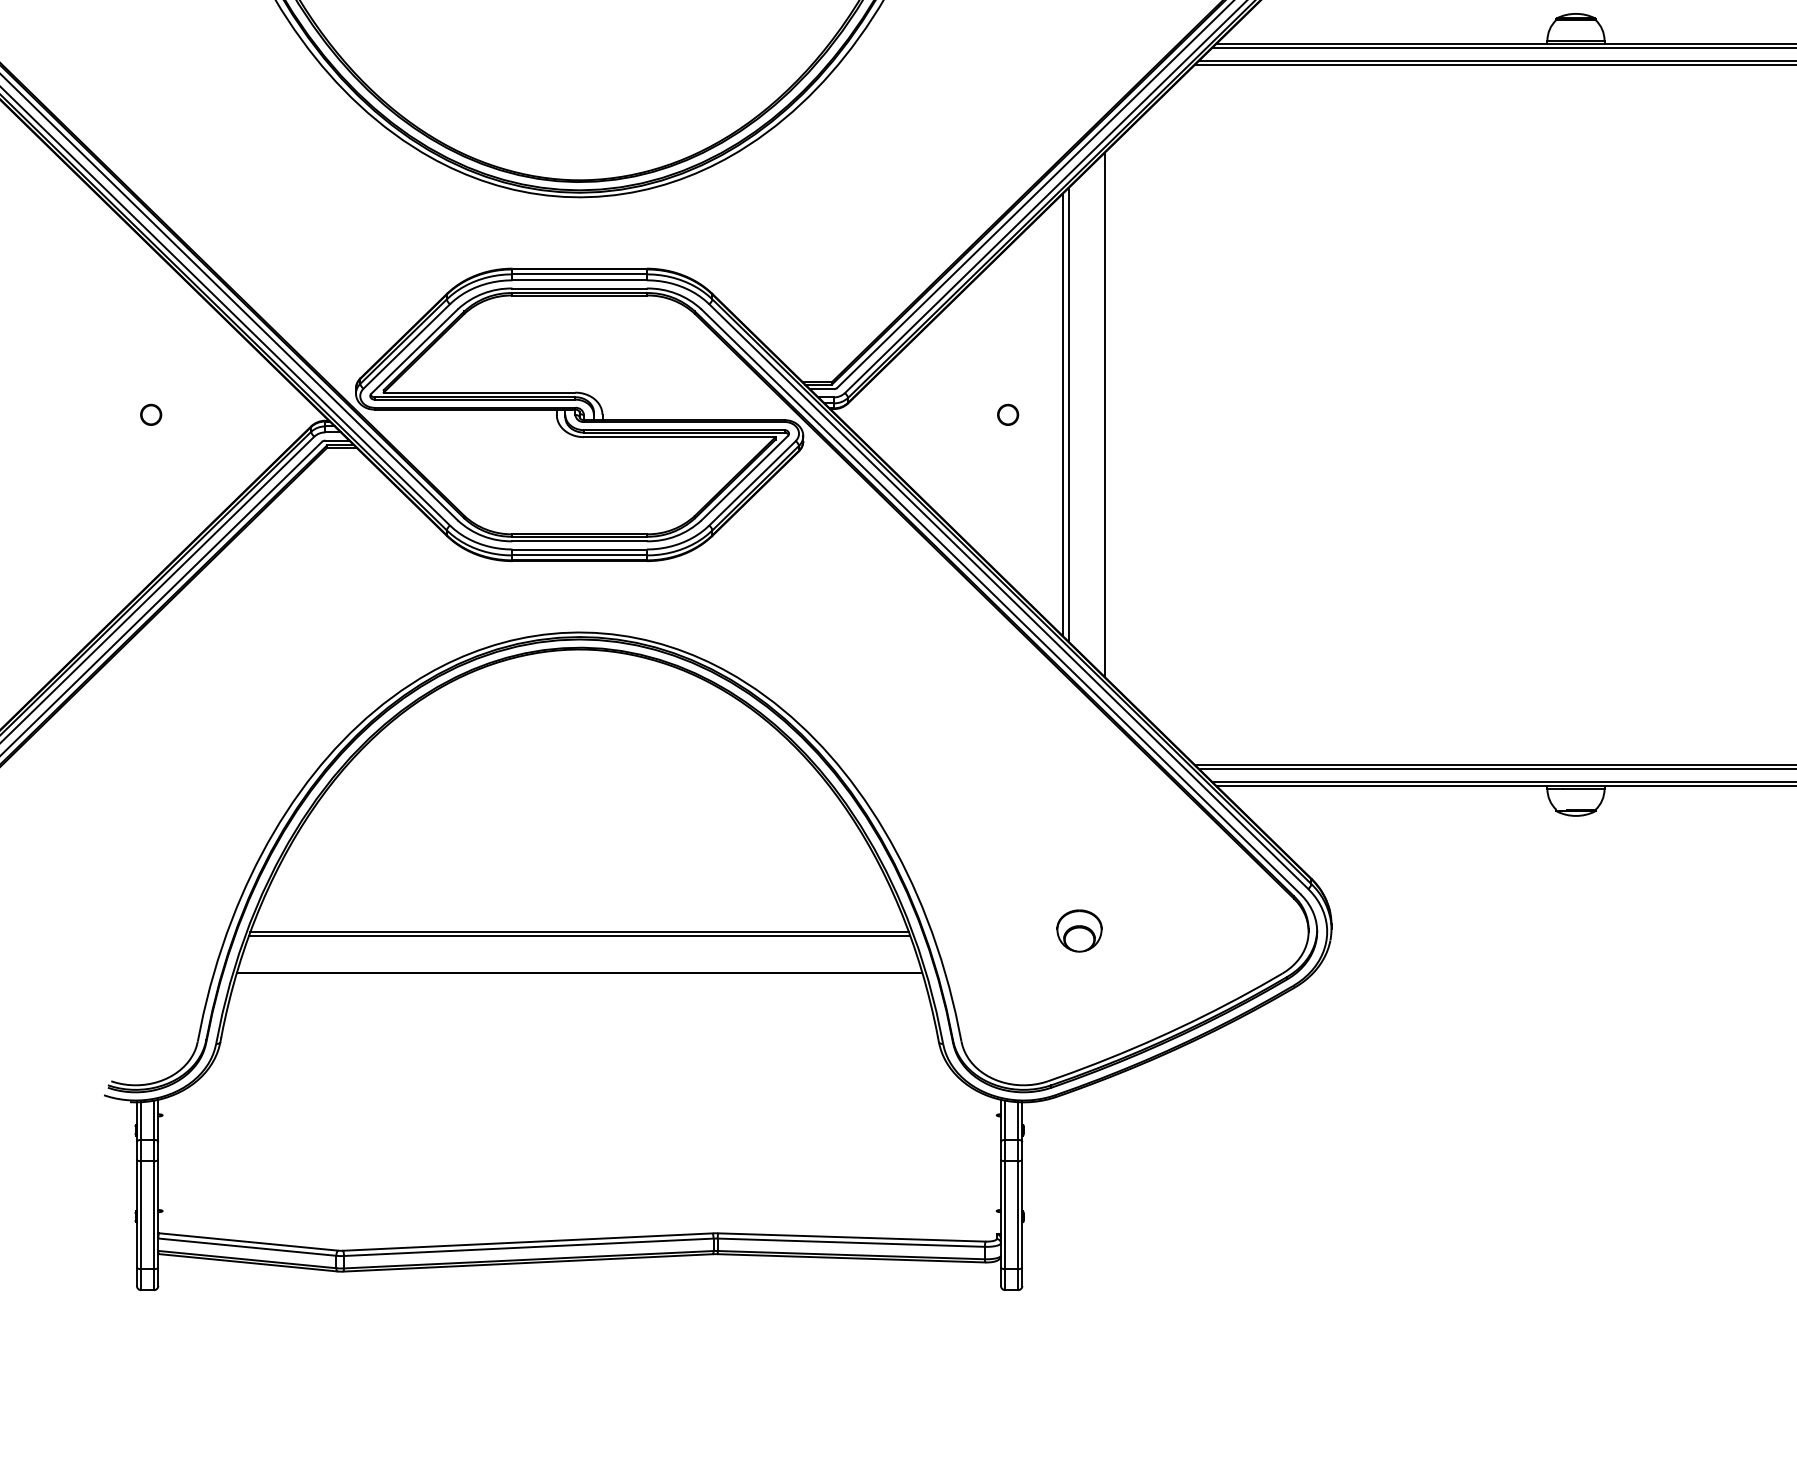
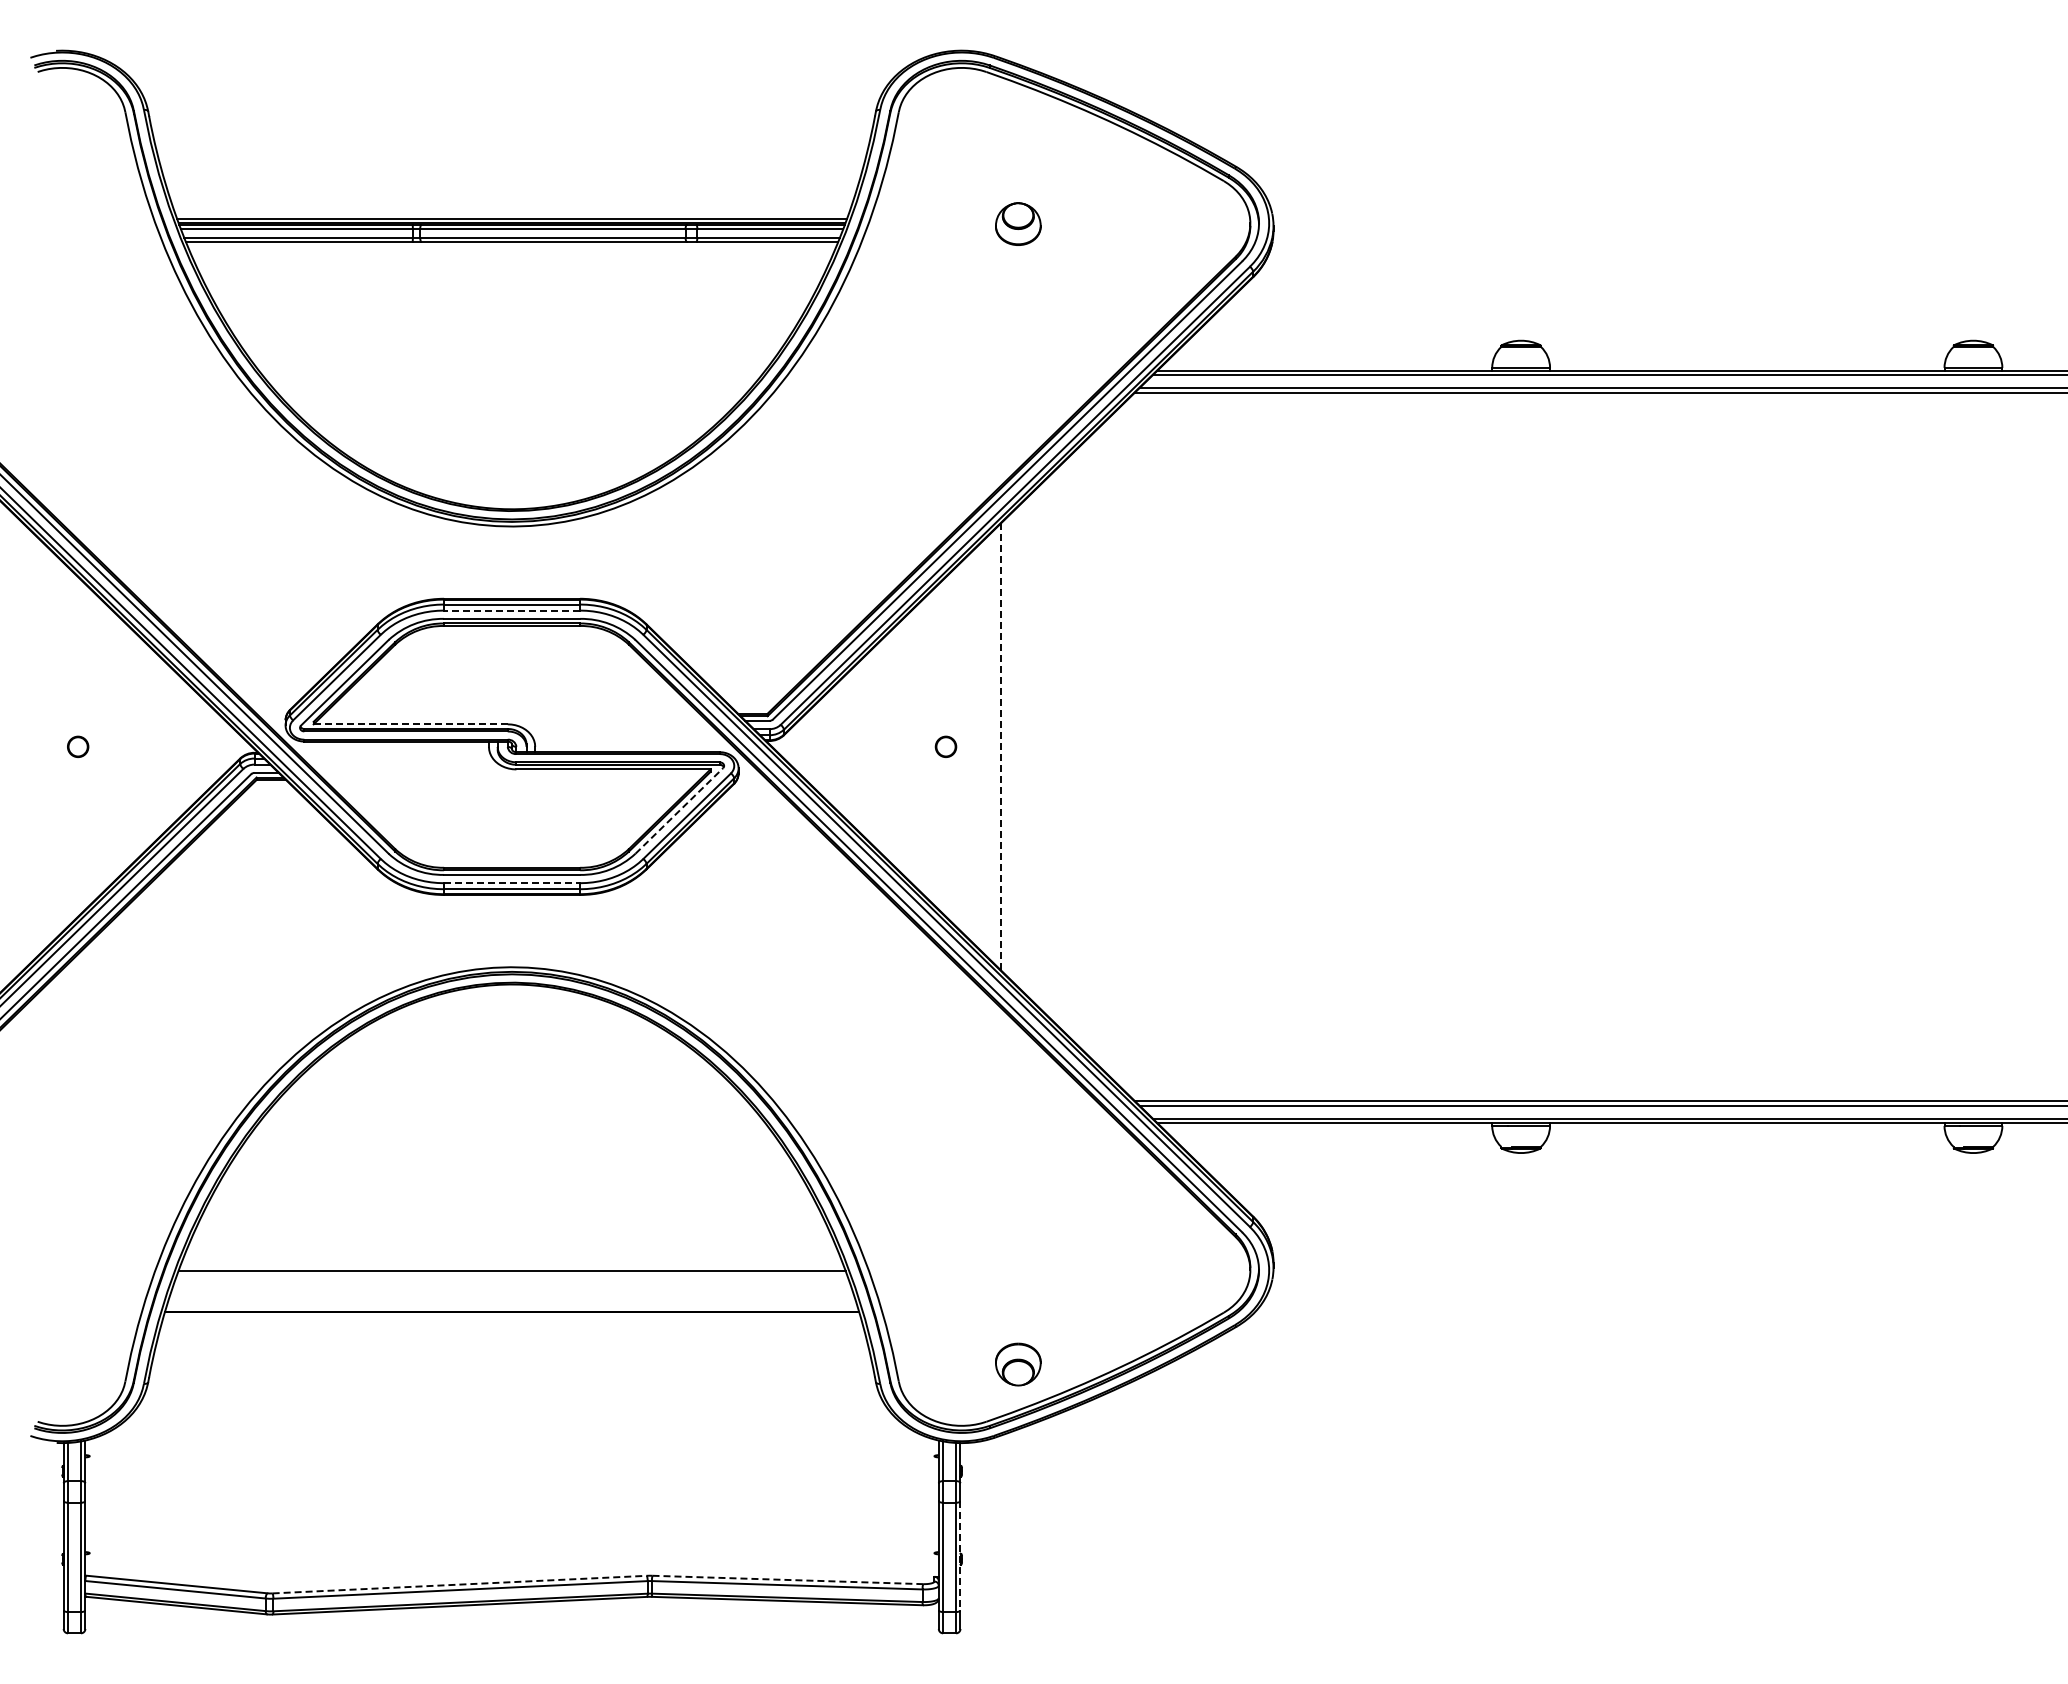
line: (579, 280) -> (511, 610), solid -> dashed
line: (480, 392) -> (411, 724), solid -> dashed
line: (1062, 414) -> (1001, 746), solid -> dashed
line: (1068, 414) -> (1007, 746), removed
line: (1104, 414) -> (1043, 746), removed
line: (744, 477) -> (679, 810), solid -> dashed
line: (580, 549) -> (512, 883), solid -> dashed
part: (1079, 930) -> (1018, 1364), moved
line: (580, 935) -> (512, 1274), removed
line: (1022, 1214) -> (960, 1556), solid -> dashed
line: (852, 1237) -> (788, 1579), solid -> dashed
line: (528, 1241) -> (460, 1584), solid -> dashed

